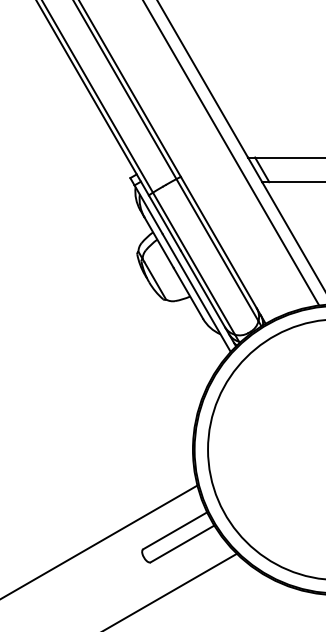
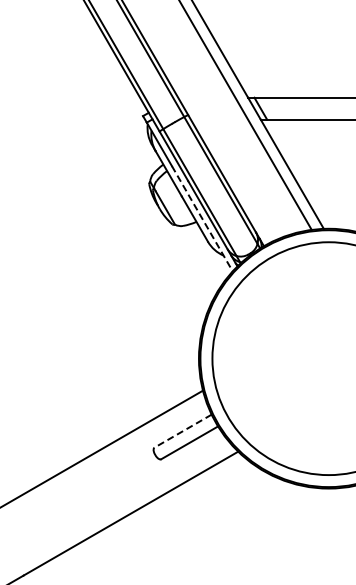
line: (196, 292) -> (202, 218), solid -> dashed
line: (175, 531) -> (183, 431), solid -> dashed

